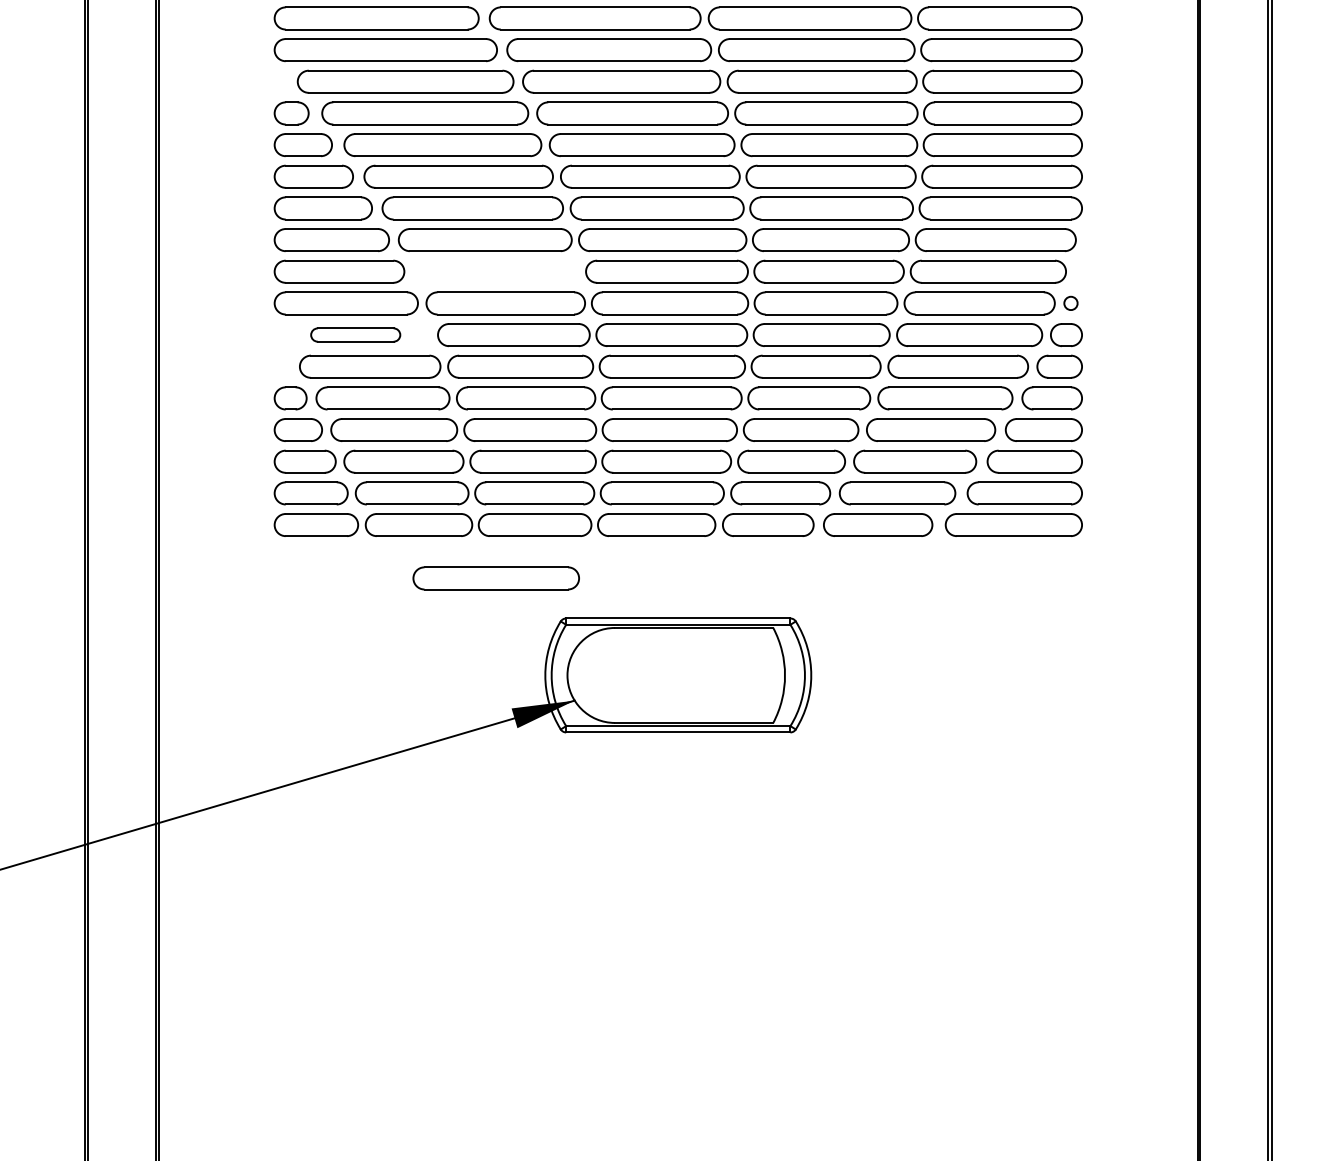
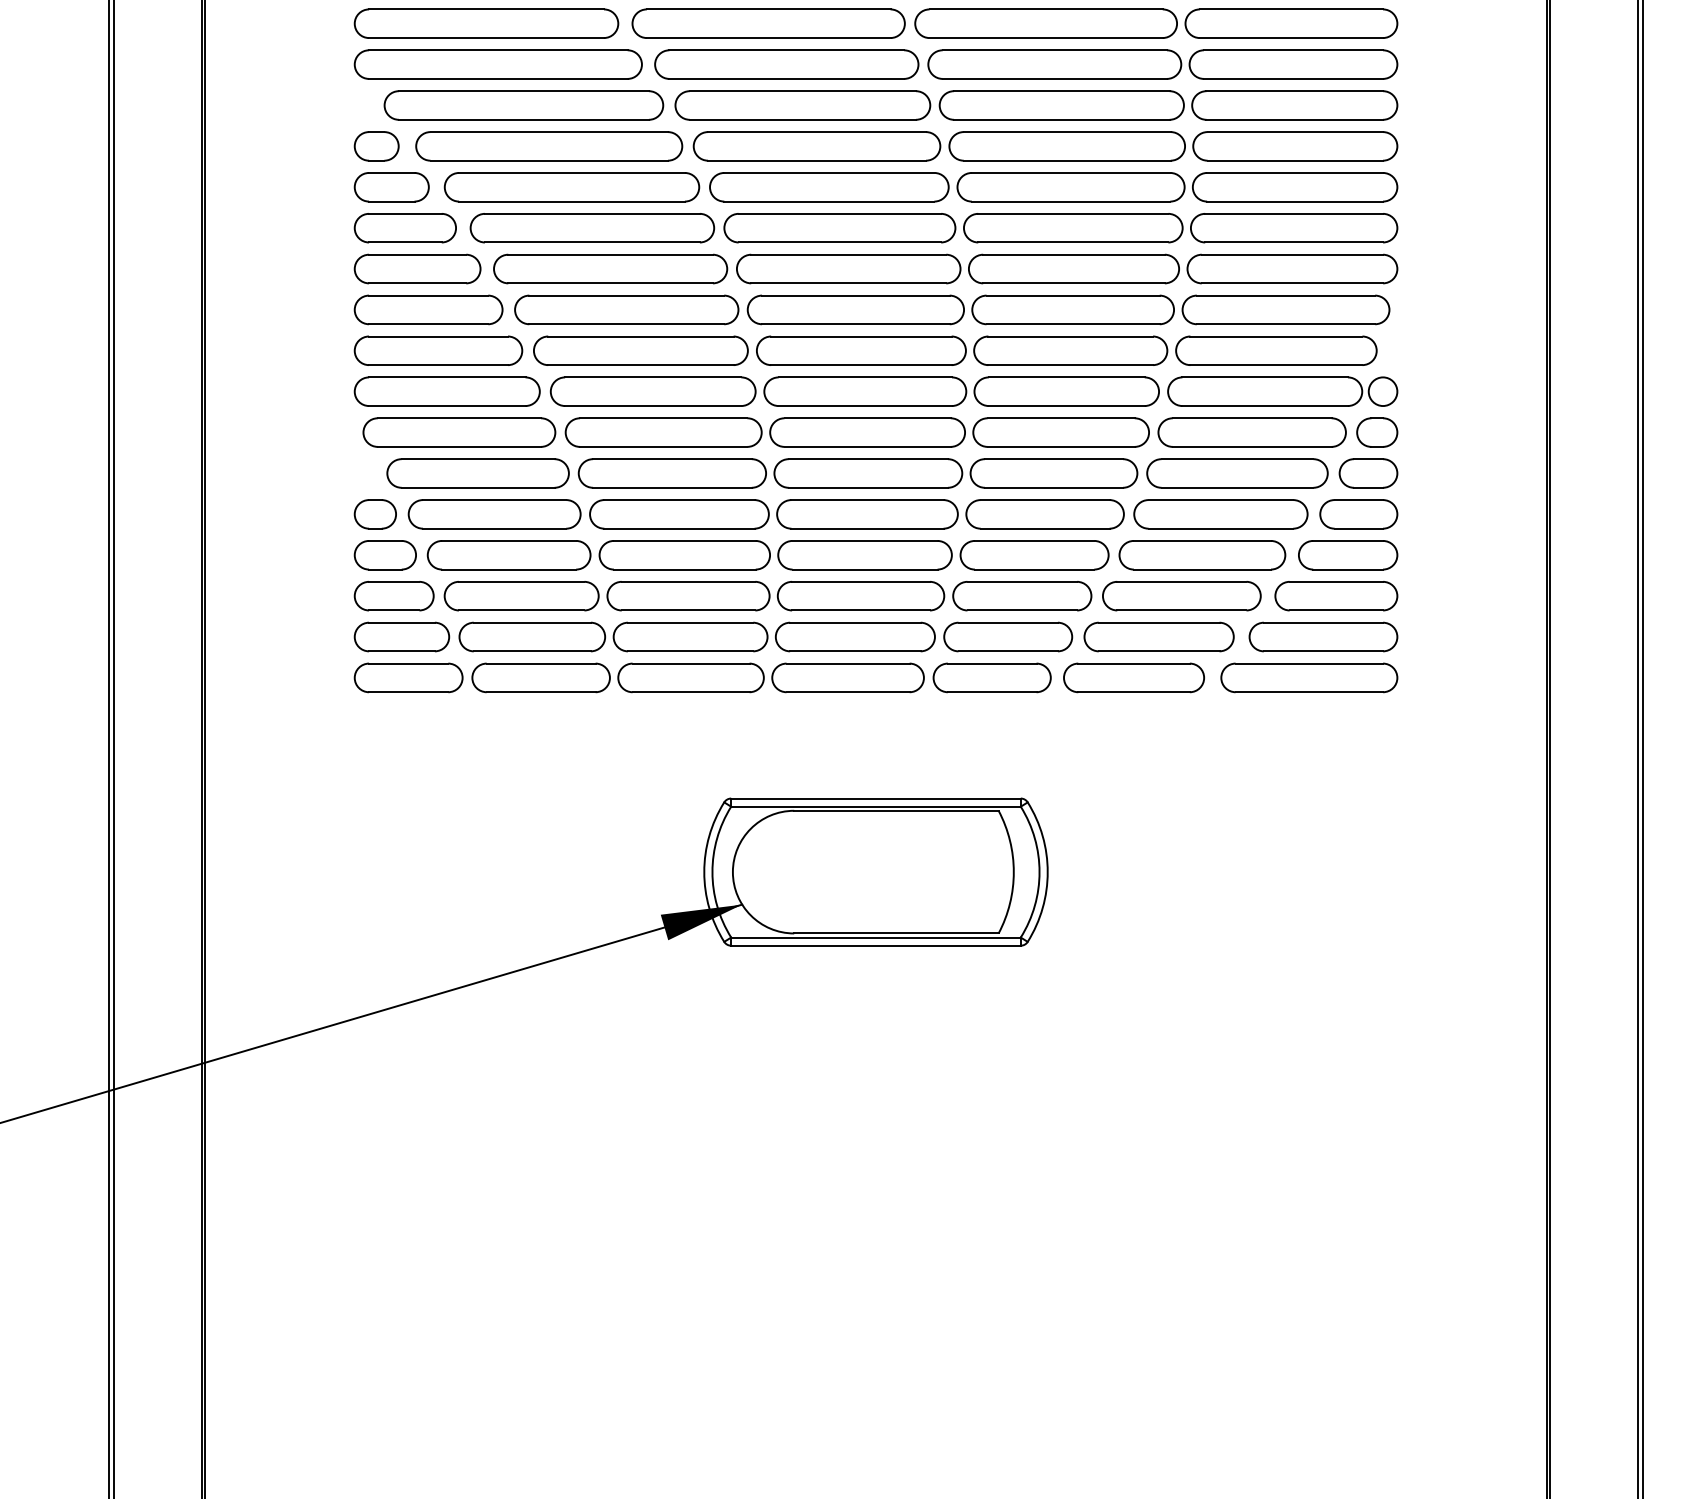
circle: (1070, 303) -> (1382, 391), size x1.67
part: (355, 335) -> (459, 432), size x1.67
part: (495, 578) -> (640, 350), moved

